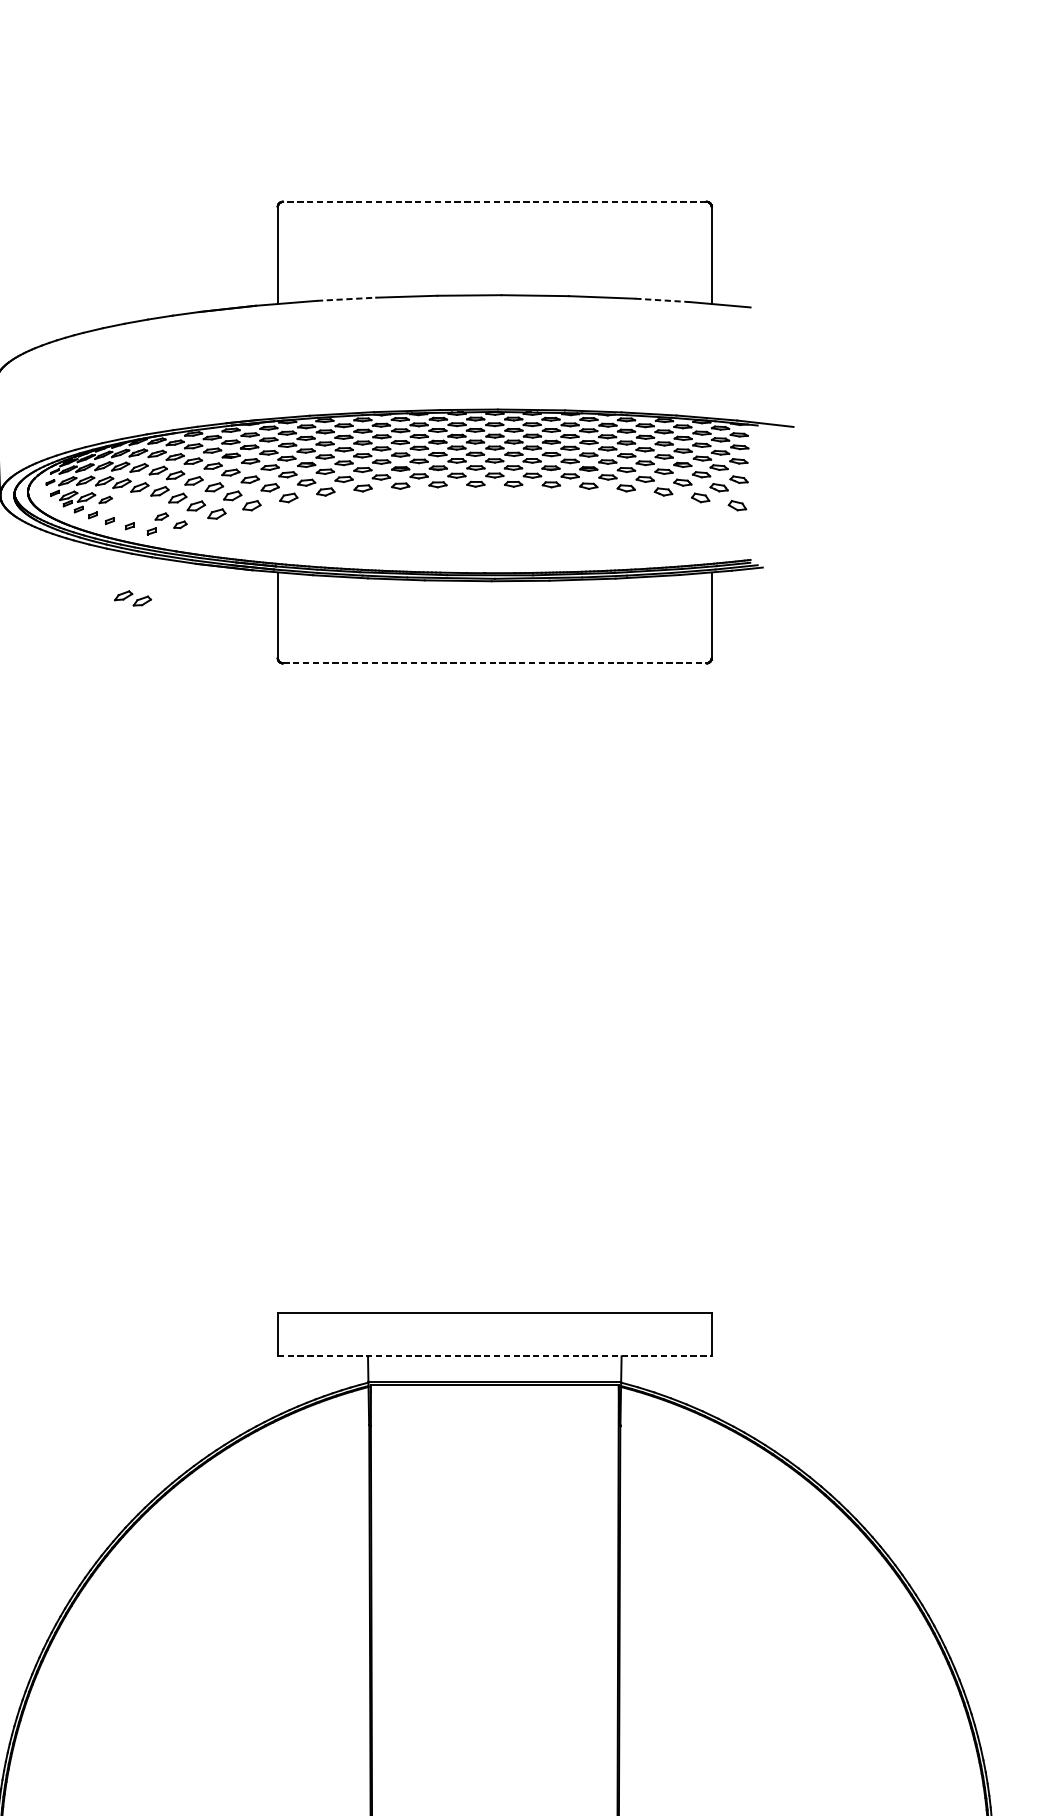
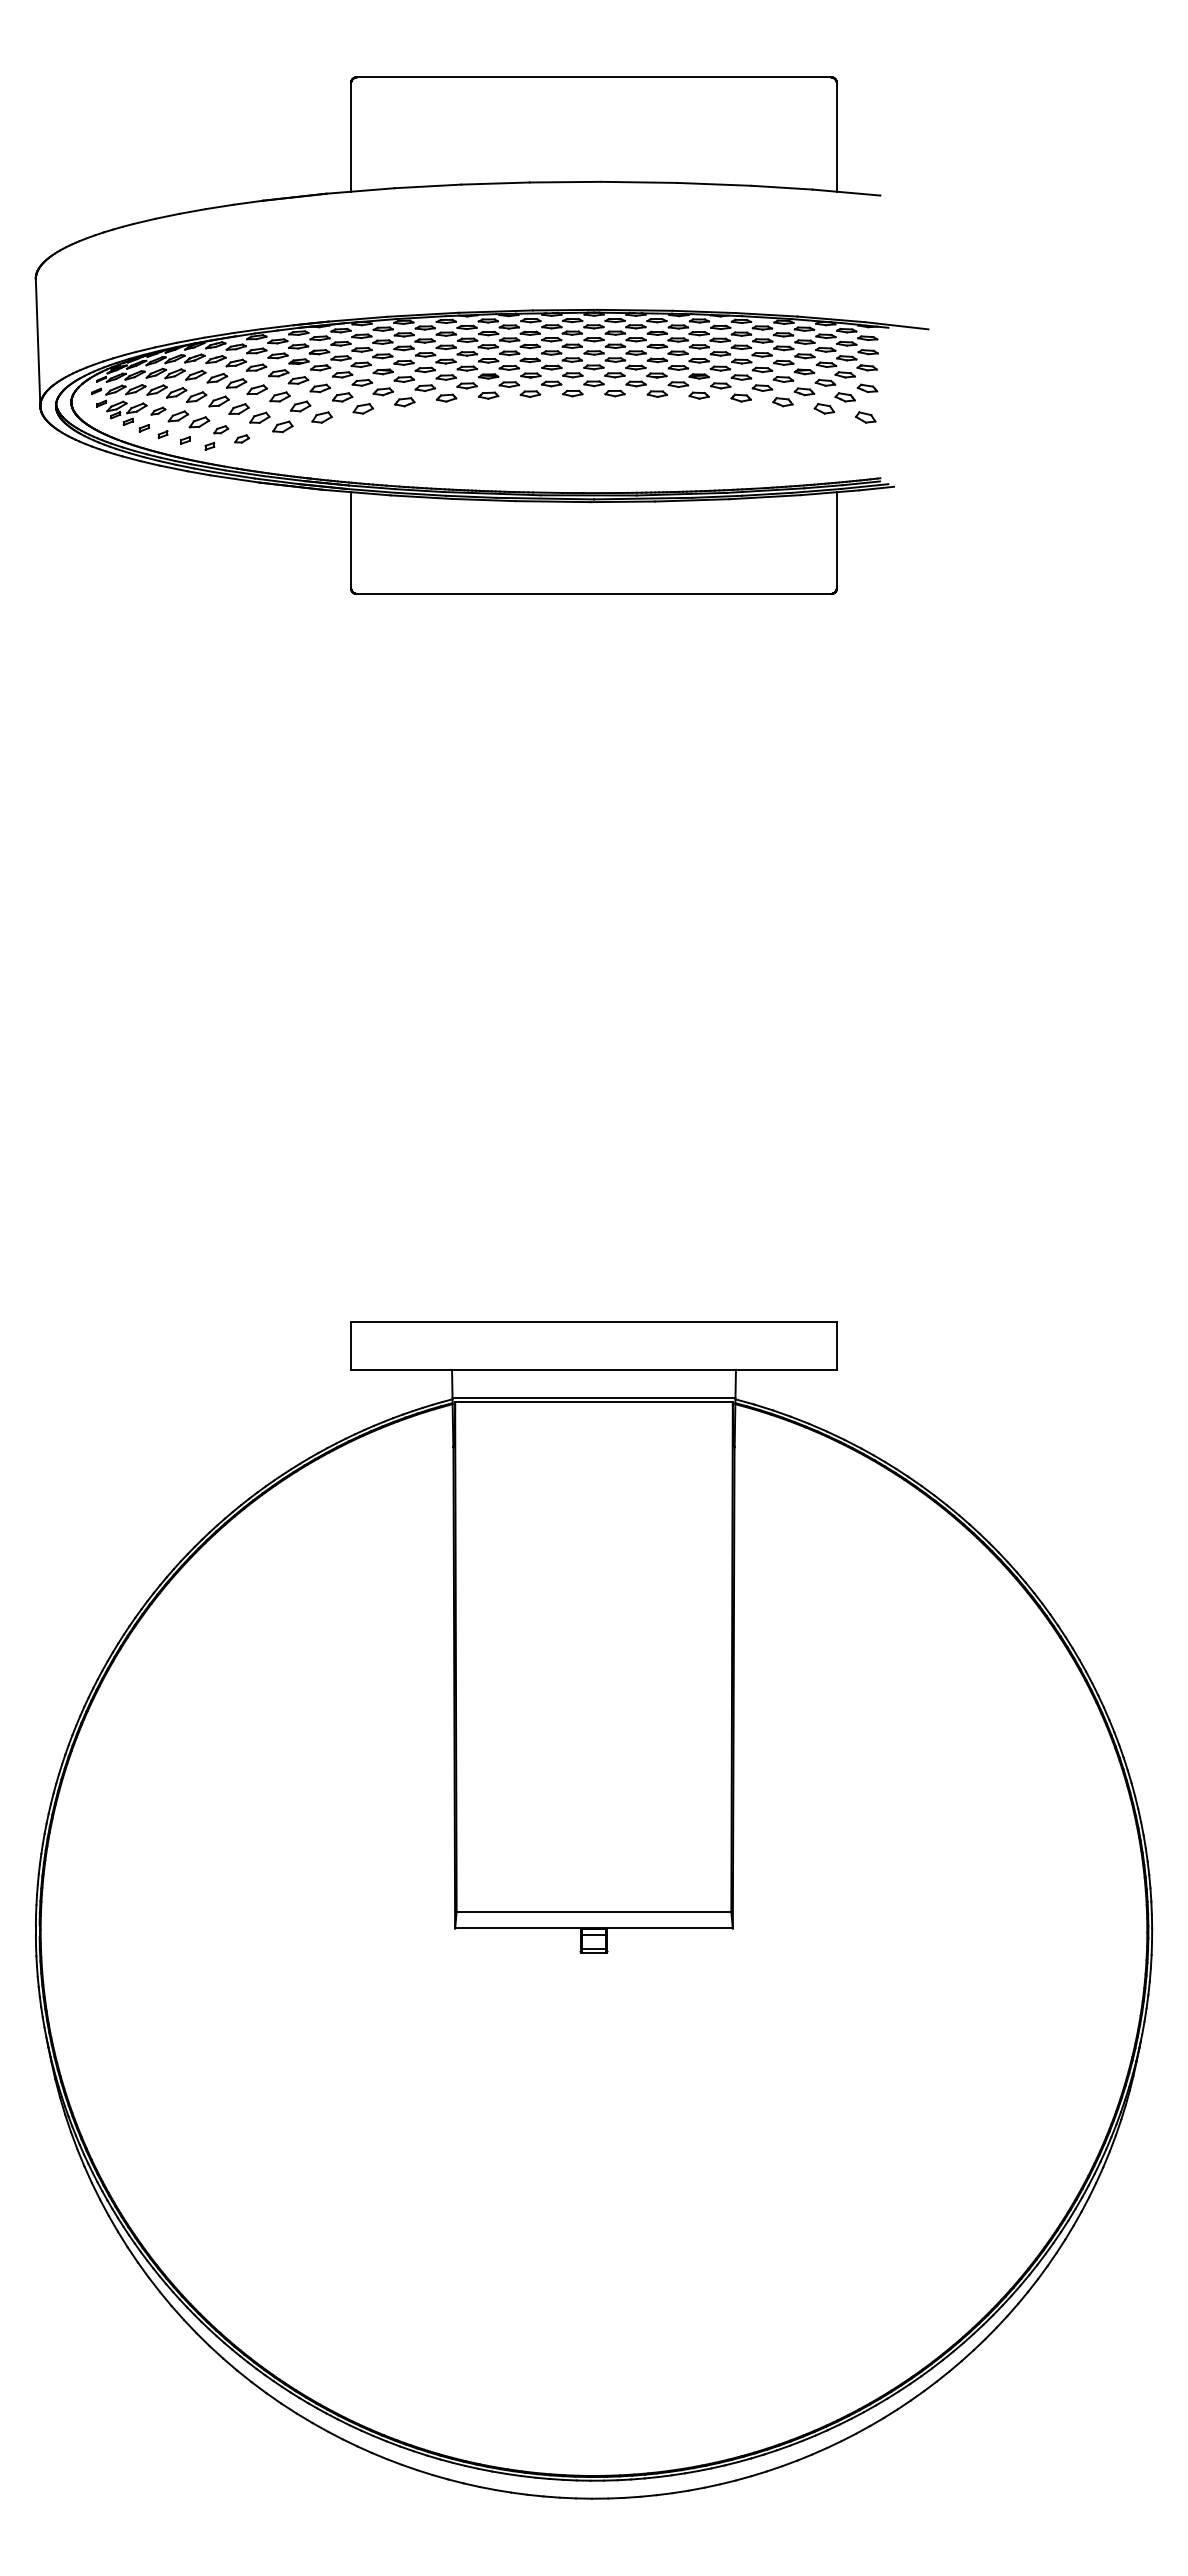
line: (495, 201) -> (594, 77), dashed -> solid
line: (346, 299) -> (428, 186), dashed -> solid
line: (662, 300) -> (781, 187), dashed -> solid
part: (132, 598) -> (188, 419), moved
line: (495, 663) -> (594, 594), dashed -> solid
line: (495, 1356) -> (594, 1369), dashed -> solid

